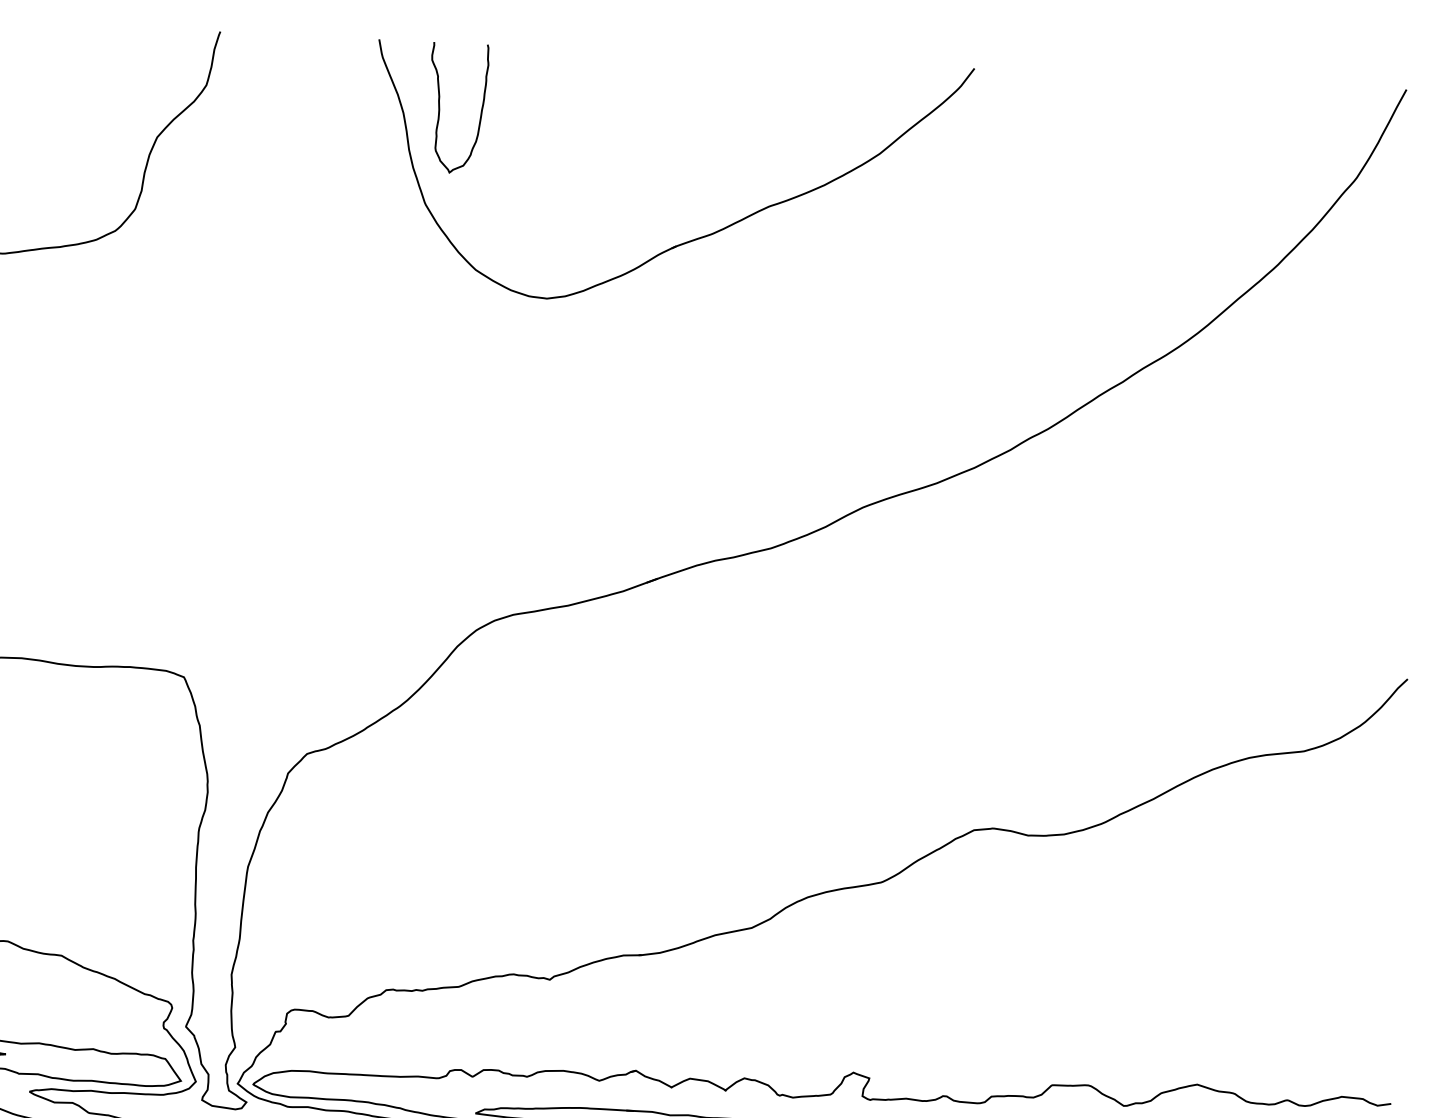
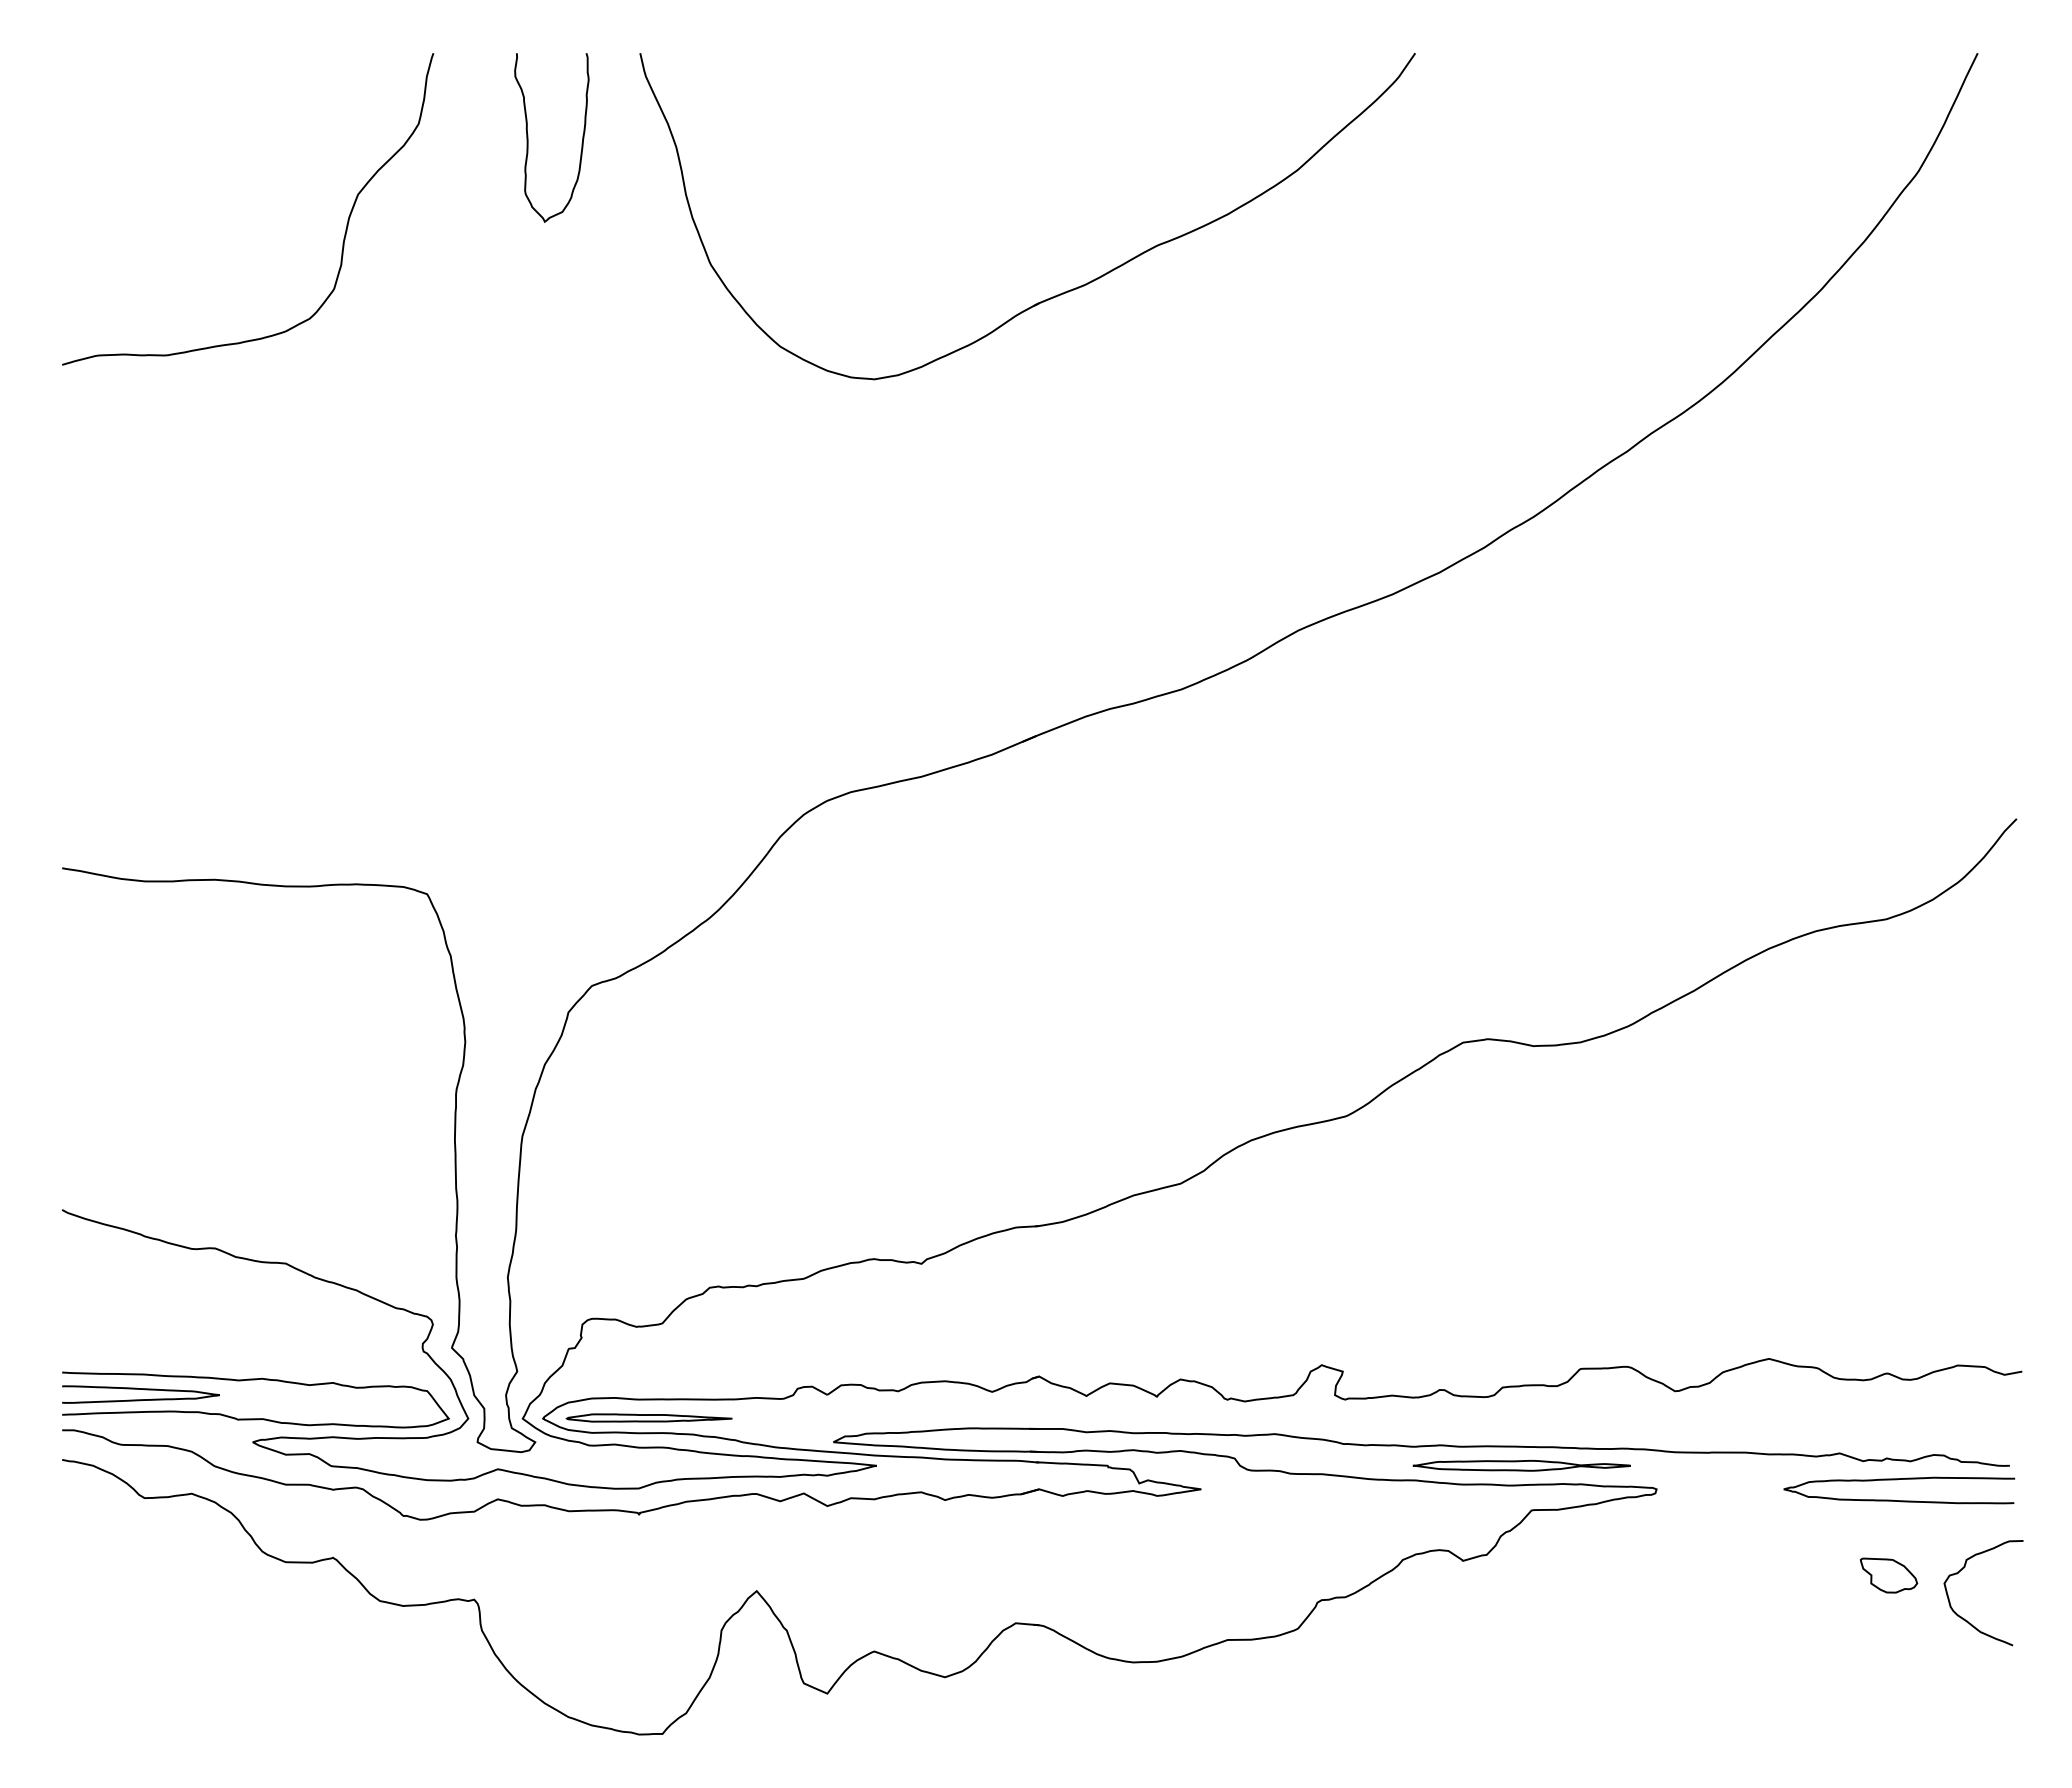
curve: (440, 107) -> (528, 137), moved
part: (334, 1087) -> (648, 1417), added

